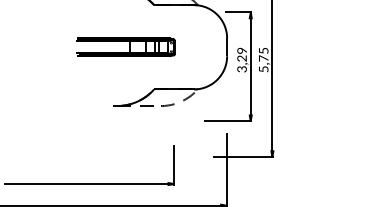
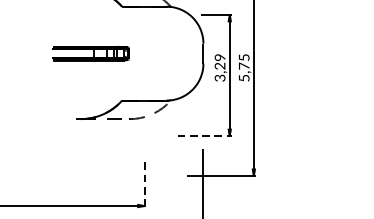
part: (125, 46) -> (90, 52), size x0.7
line: (228, 121) -> (204, 136), solid -> dashed
line: (174, 165) -> (144, 185), solid -> dashed

